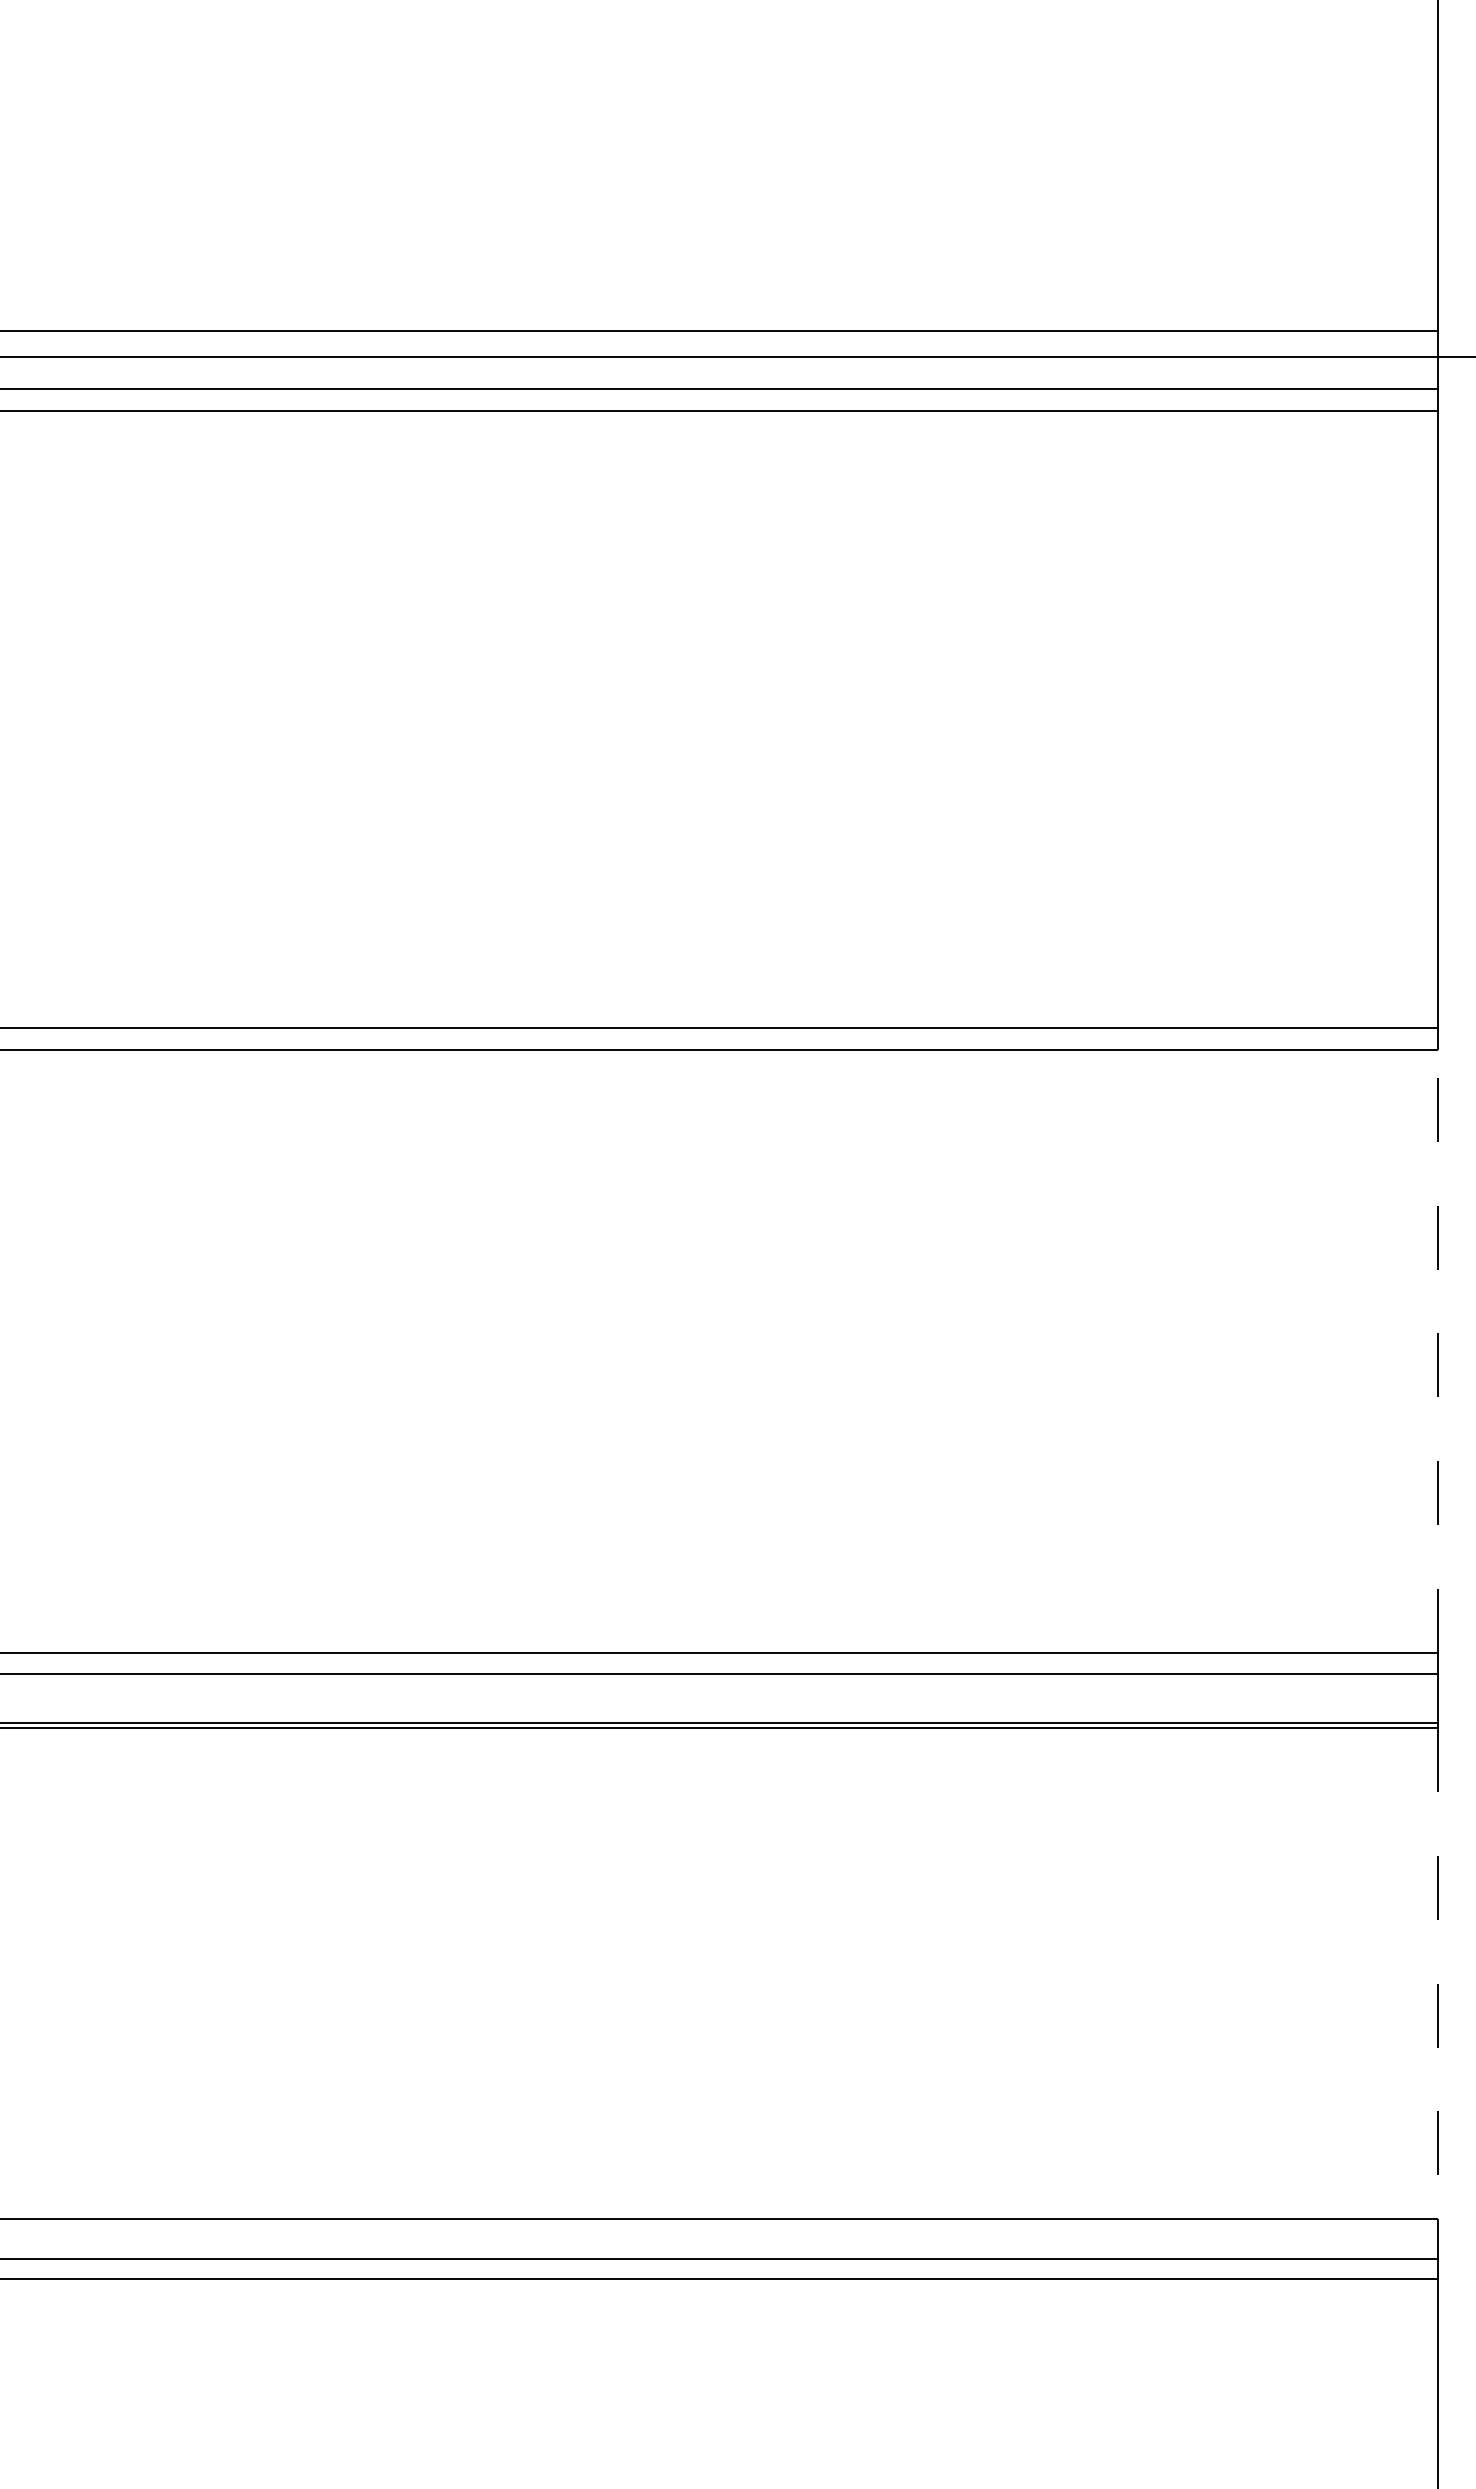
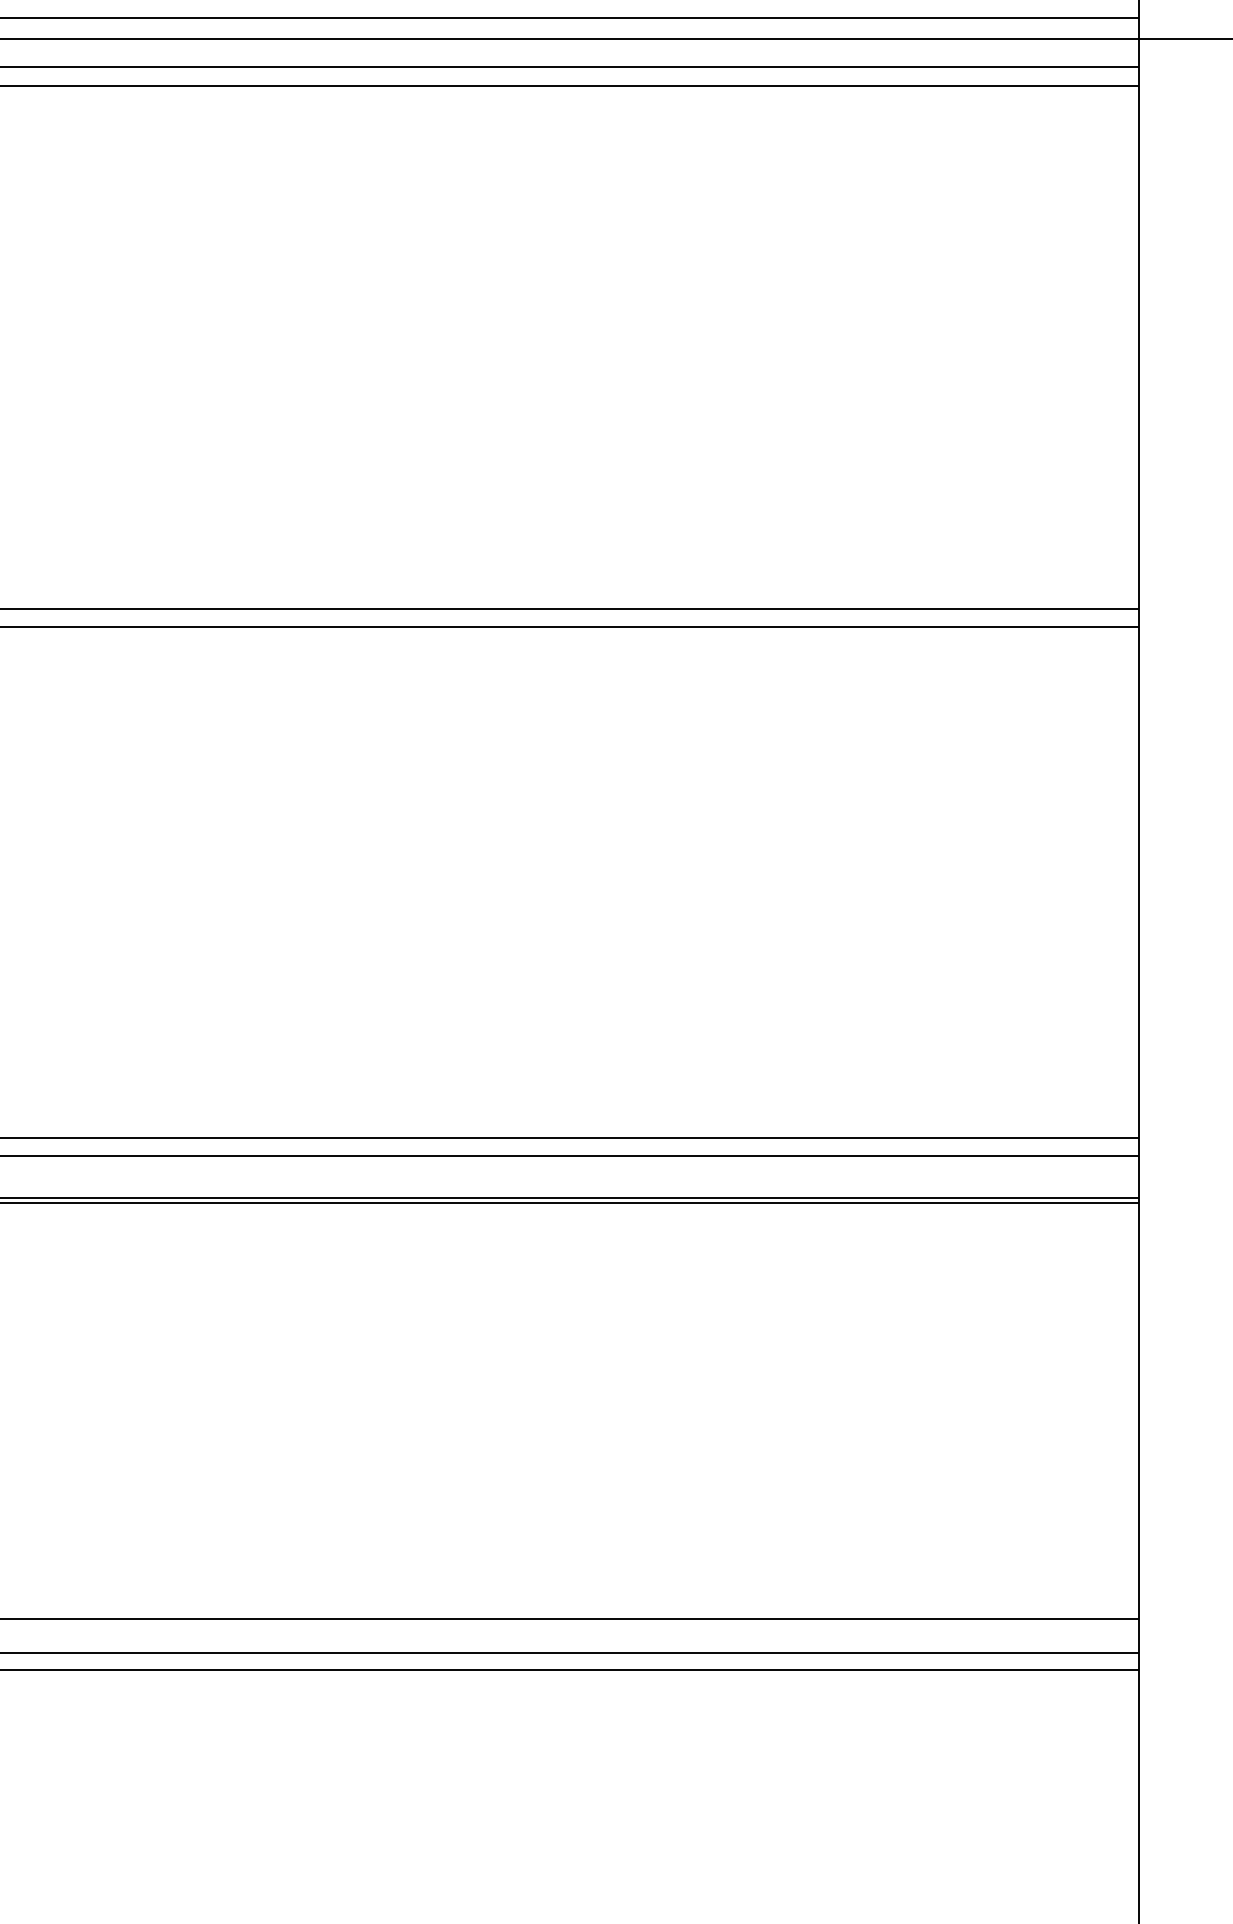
line: (1438, 1350) -> (1139, 882), dashed -> solid
line: (1438, 1974) -> (1139, 1411), dashed -> solid

